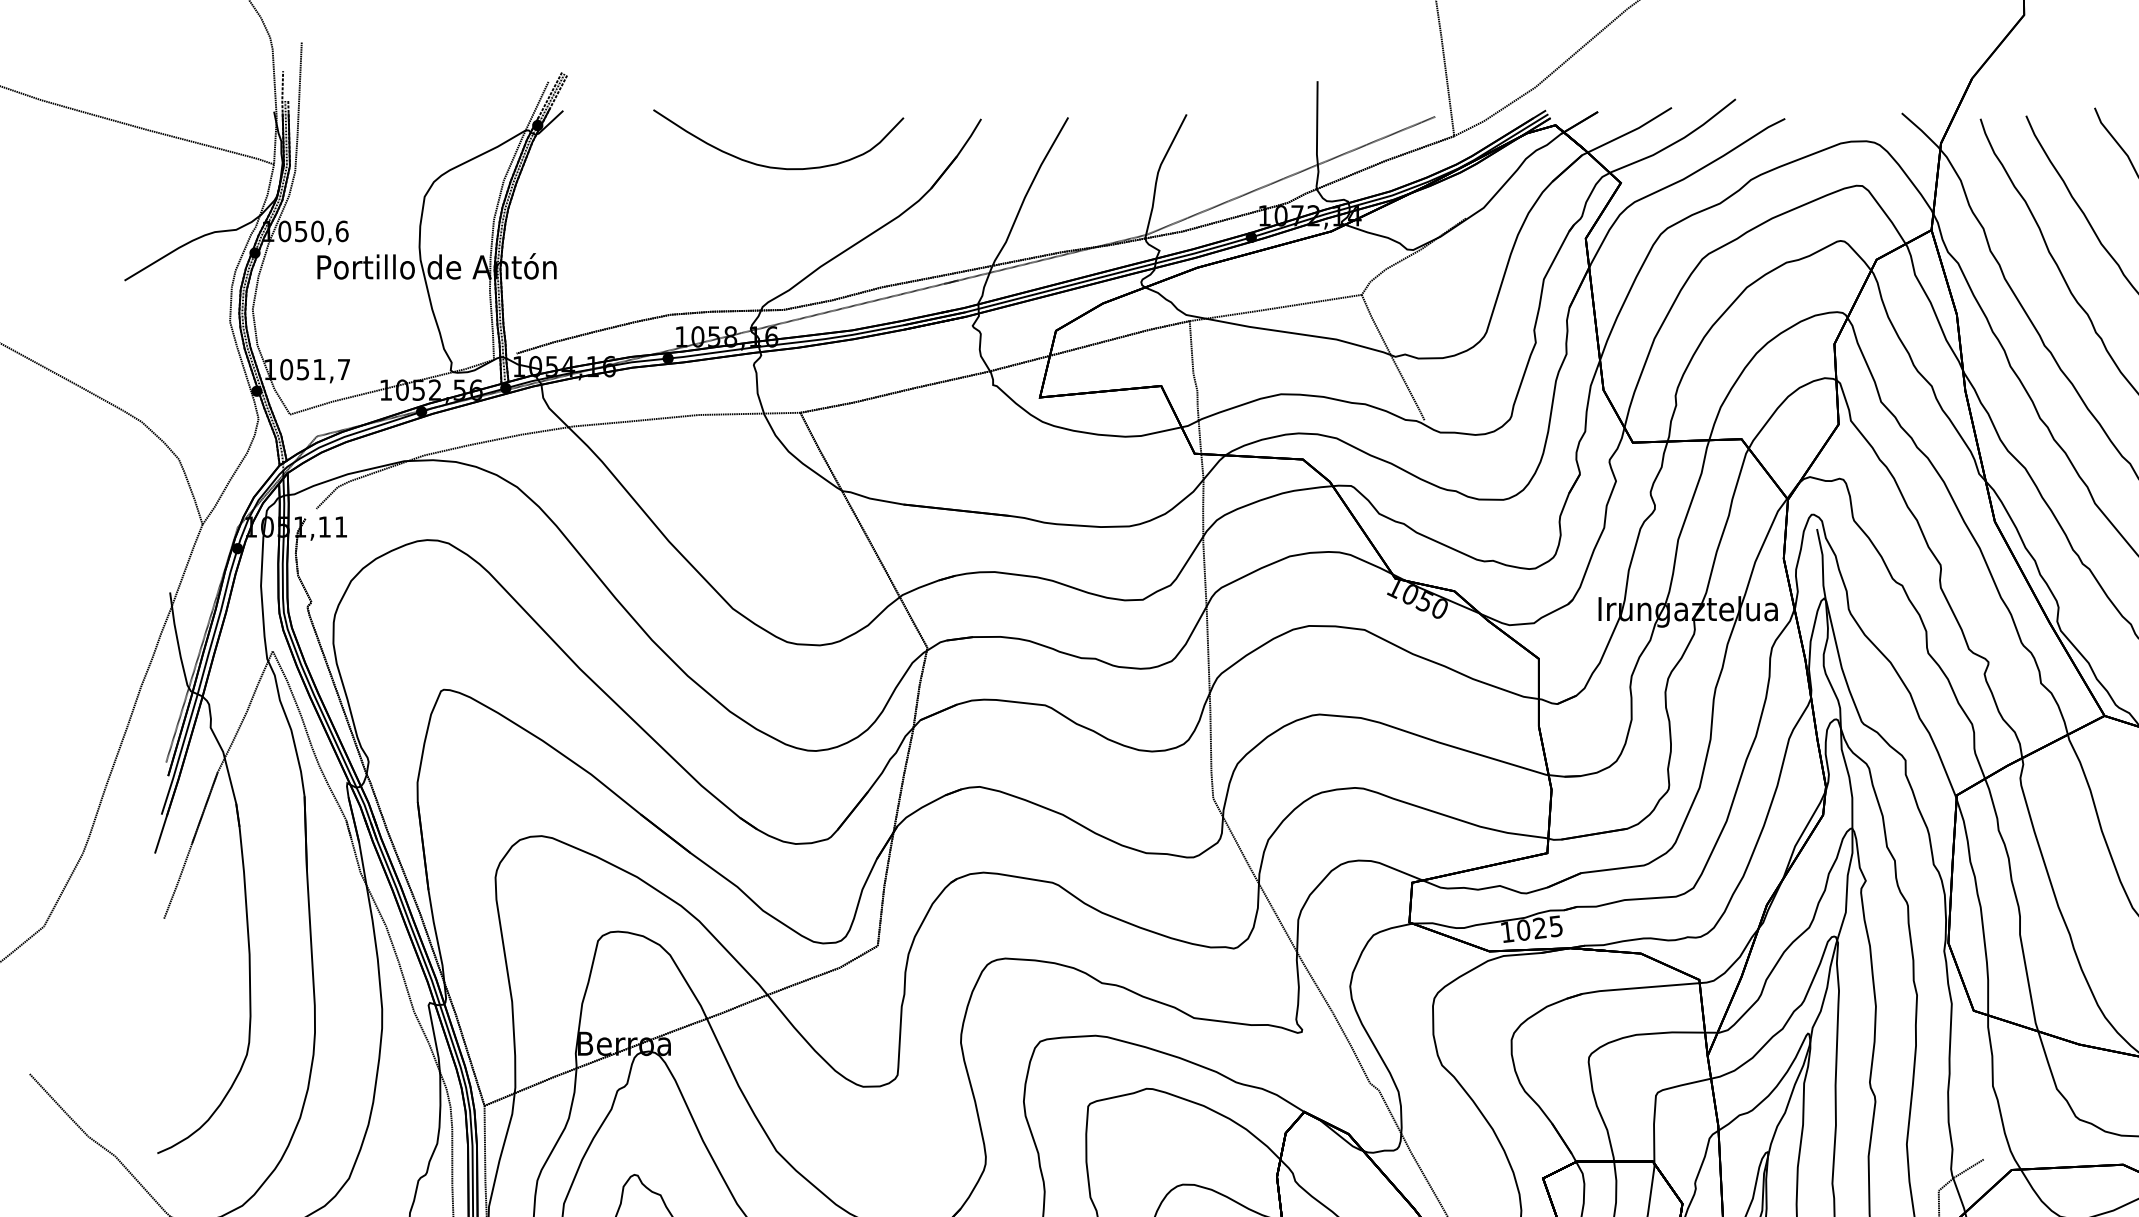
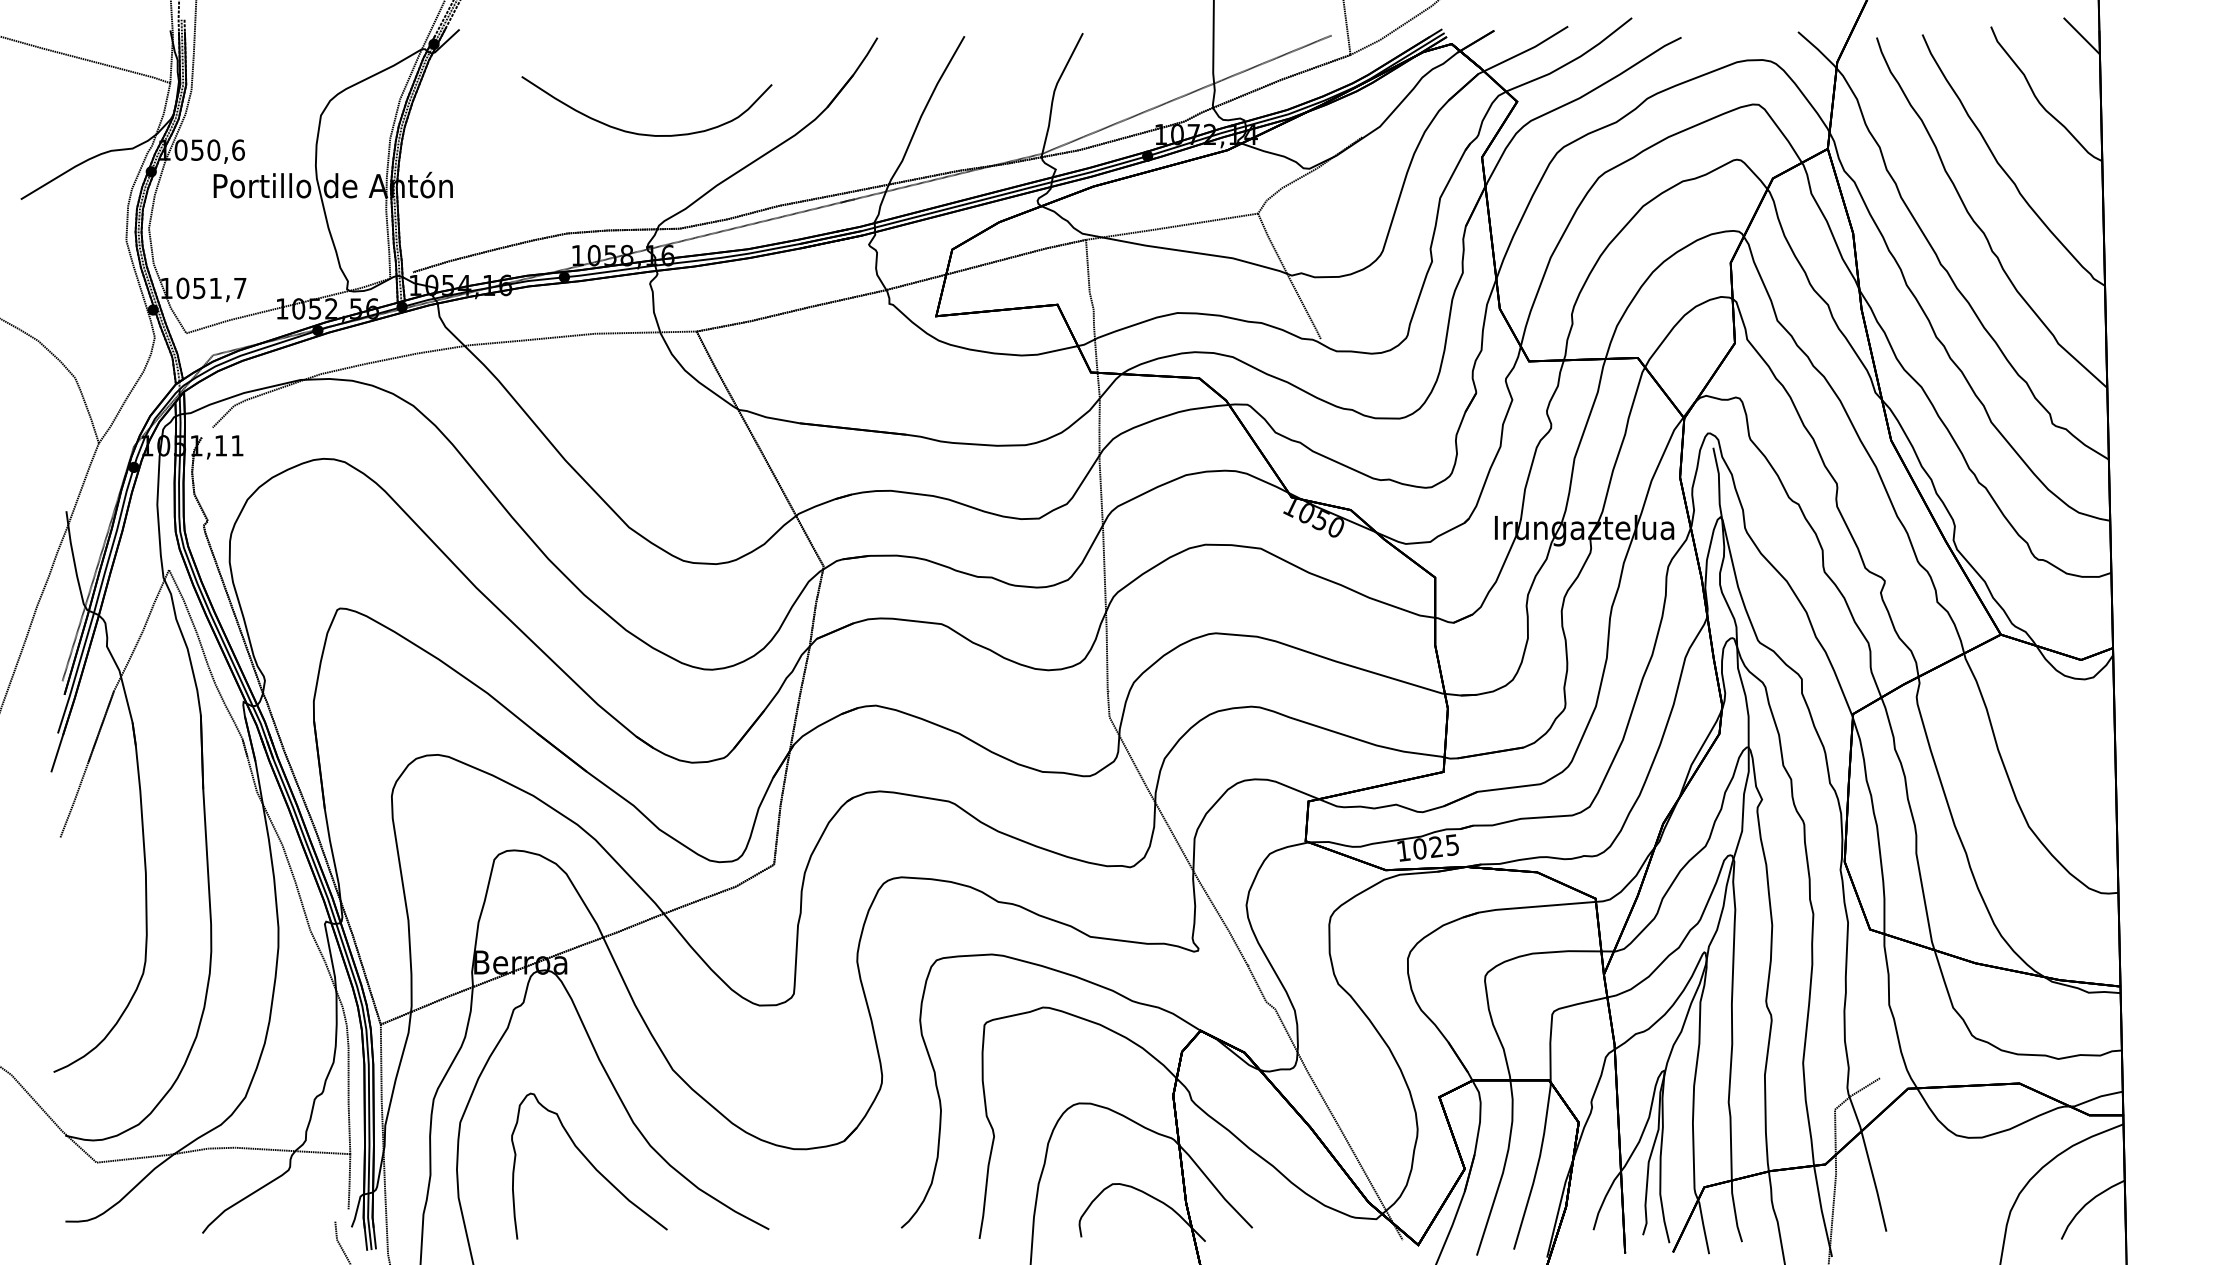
curve: (775, 166) -> (643, 133), moved

